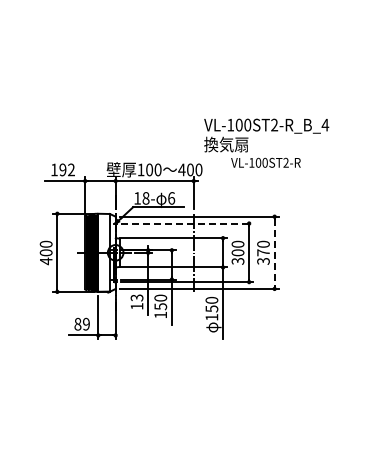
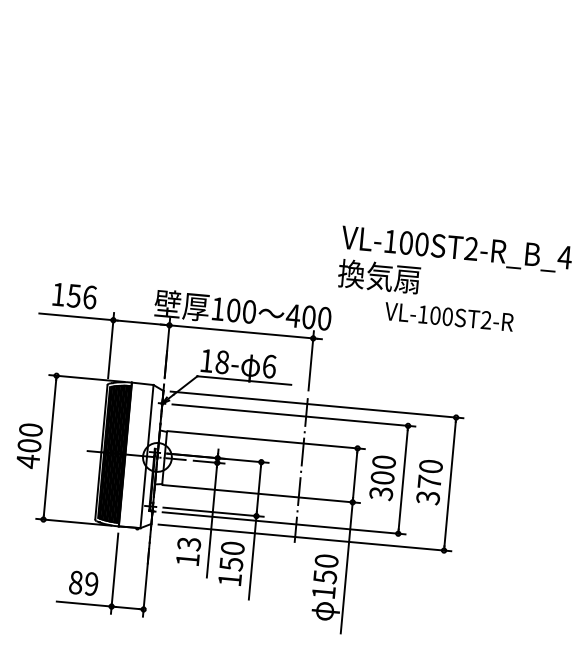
text: (67, 169) -> (82, 295), 192 -> 156
line: (187, 223) -> (294, 415), dashed -> solid
line: (274, 252) -> (449, 483), dashed -> solid

